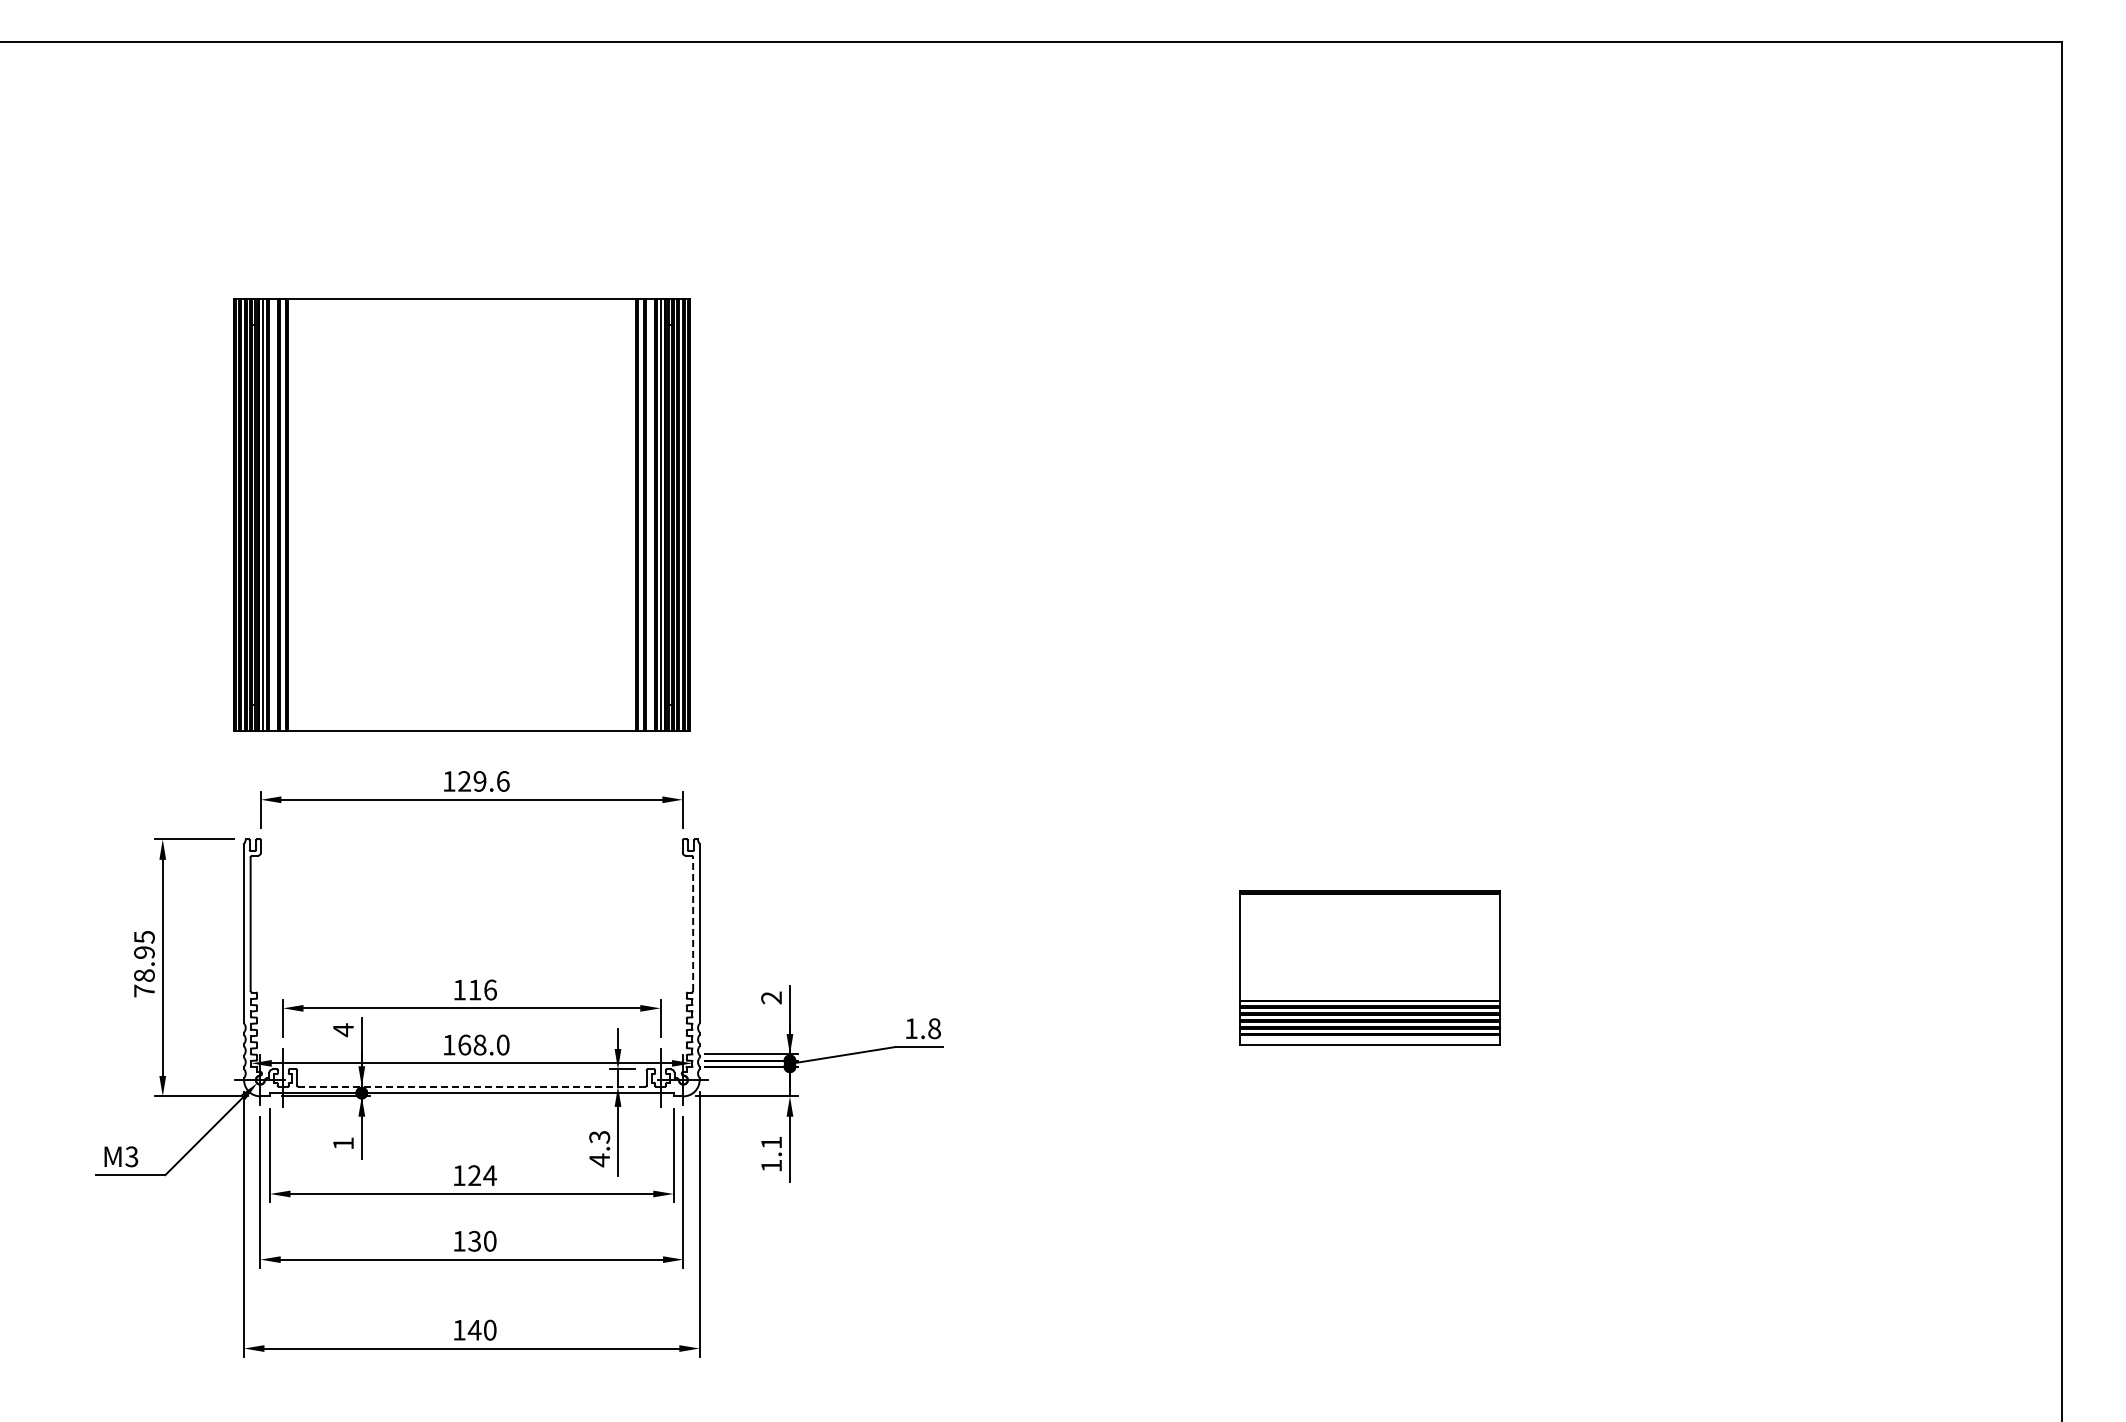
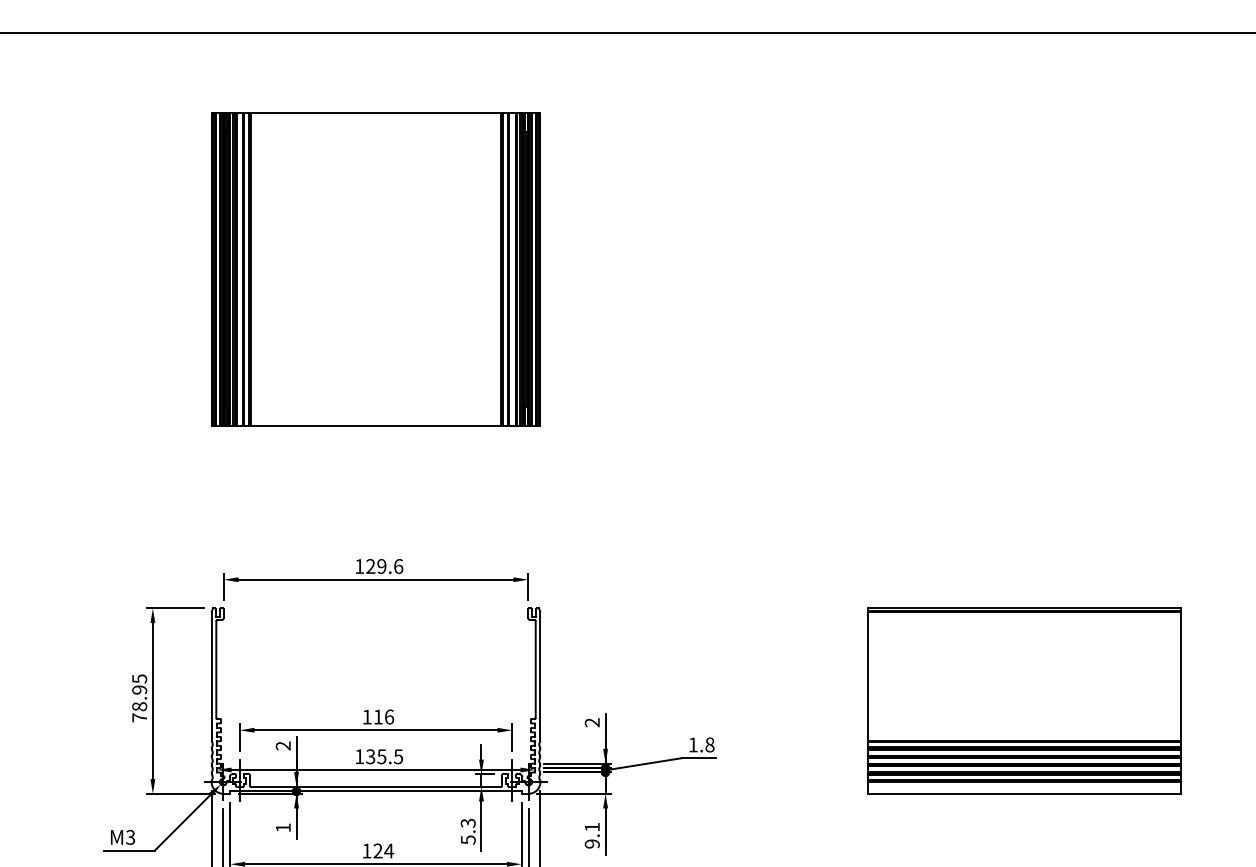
part: (461, 514) -> (375, 269), moved
line: (693, 924) -> (535, 669), dashed -> solid
part: (1370, 967) -> (1024, 700), size x1.67
text: (343, 1030) -> (283, 746), 4 -> 2
text: (483, 1044) -> (384, 756), 168.0 -> 135.5
line: (471, 1086) -> (375, 786), dashed -> solid
text: (599, 1160) -> (468, 840), 4.3 -> 5.3
text: (771, 1165) -> (592, 843), 1.1 -> 9.1

